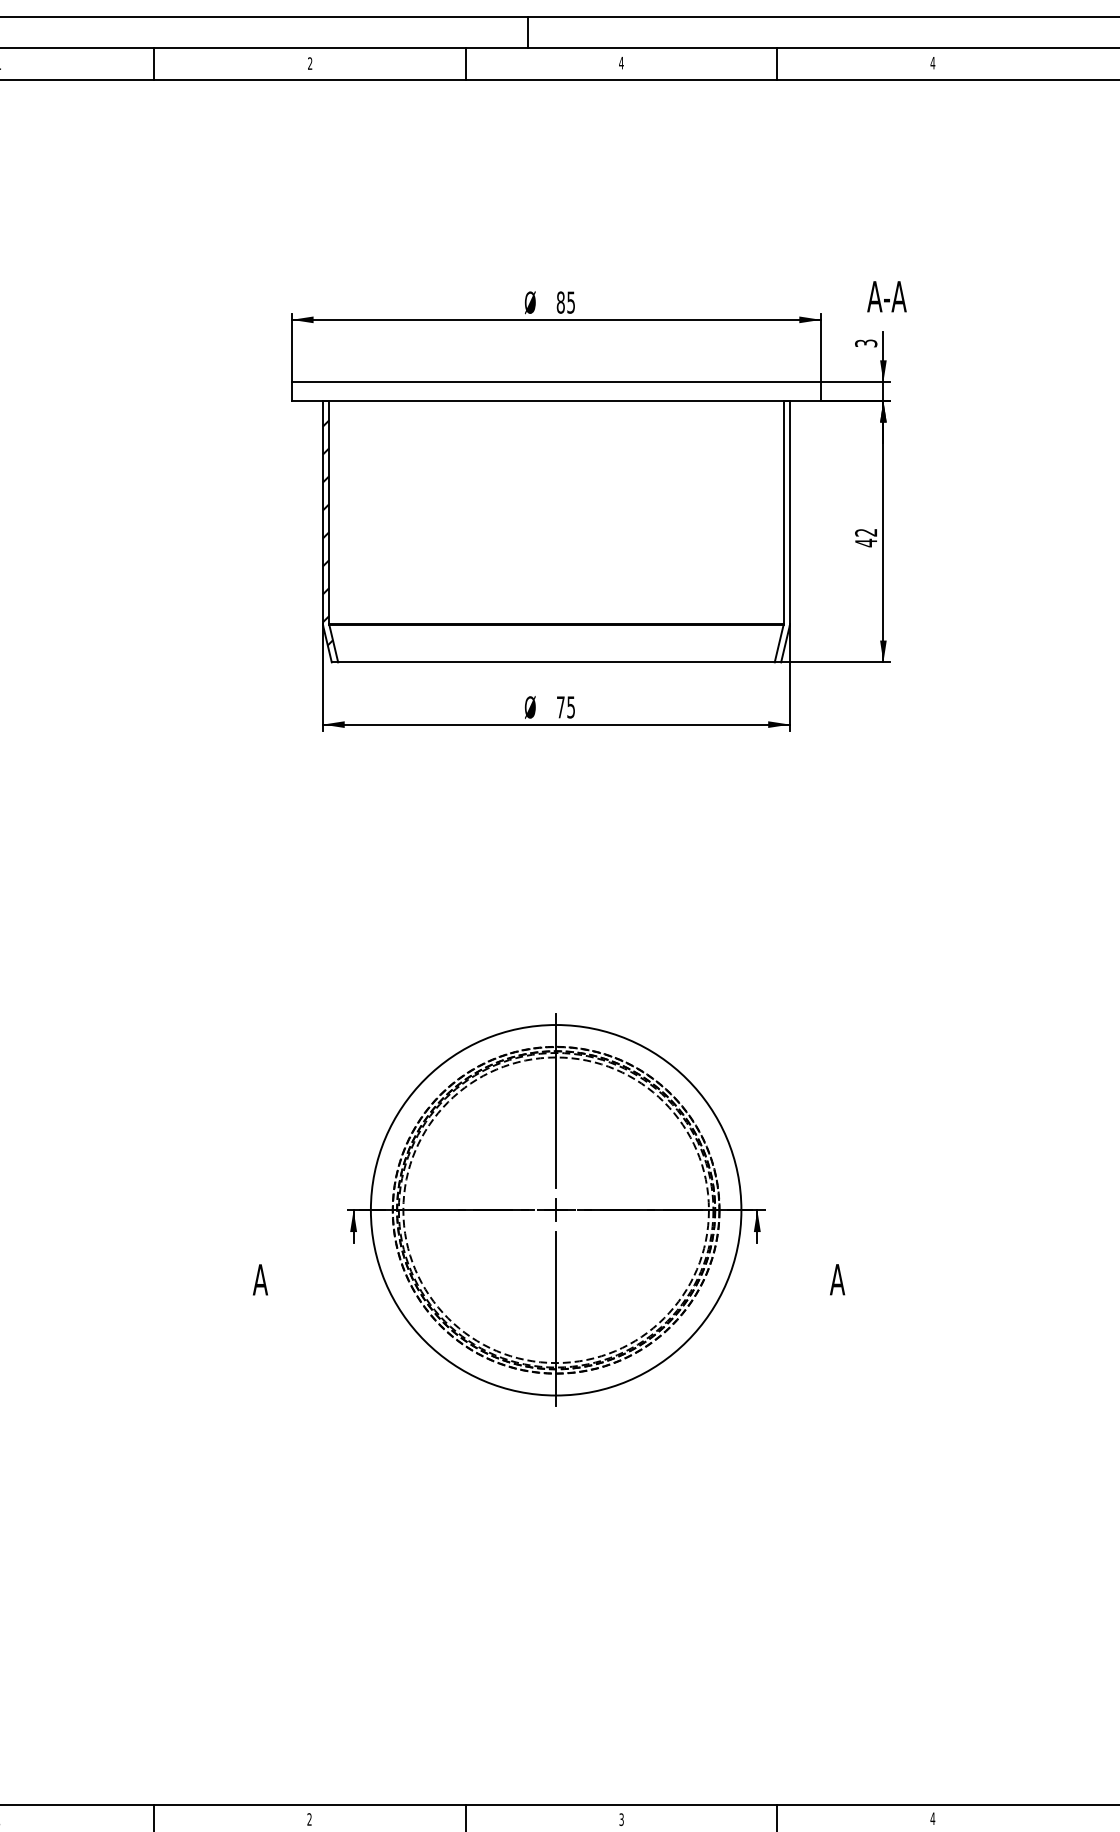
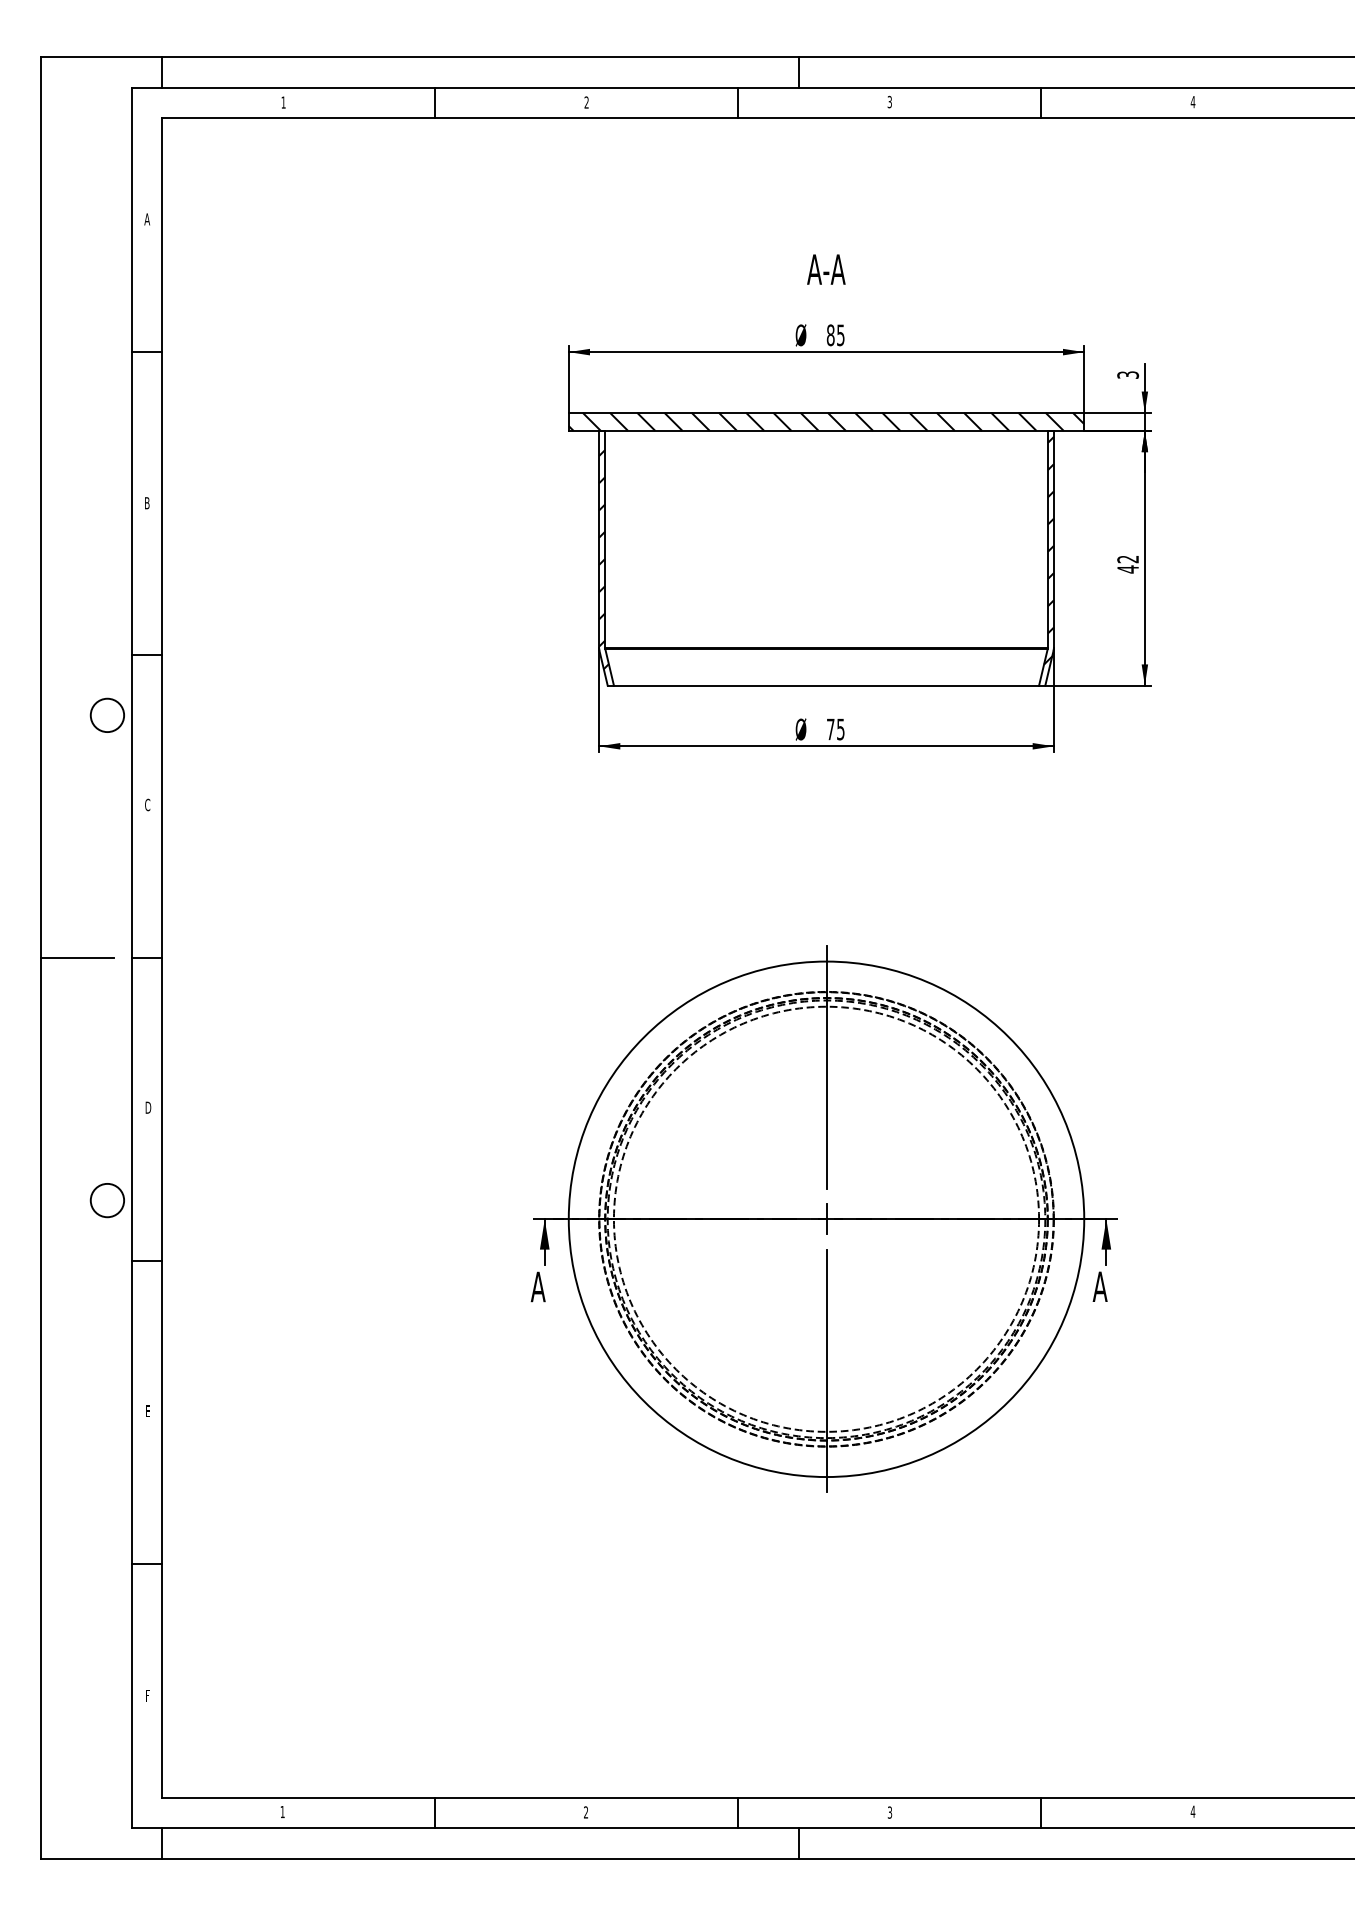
text: (621, 62) -> (889, 101), 4 -> 3
text: (887, 296) -> (826, 269), moved
hatch: (556, 391) -> (826, 421), added
hatch: (784, 523) -> (1048, 550), added
part: (555, 1209) -> (825, 1218), size x1.43

